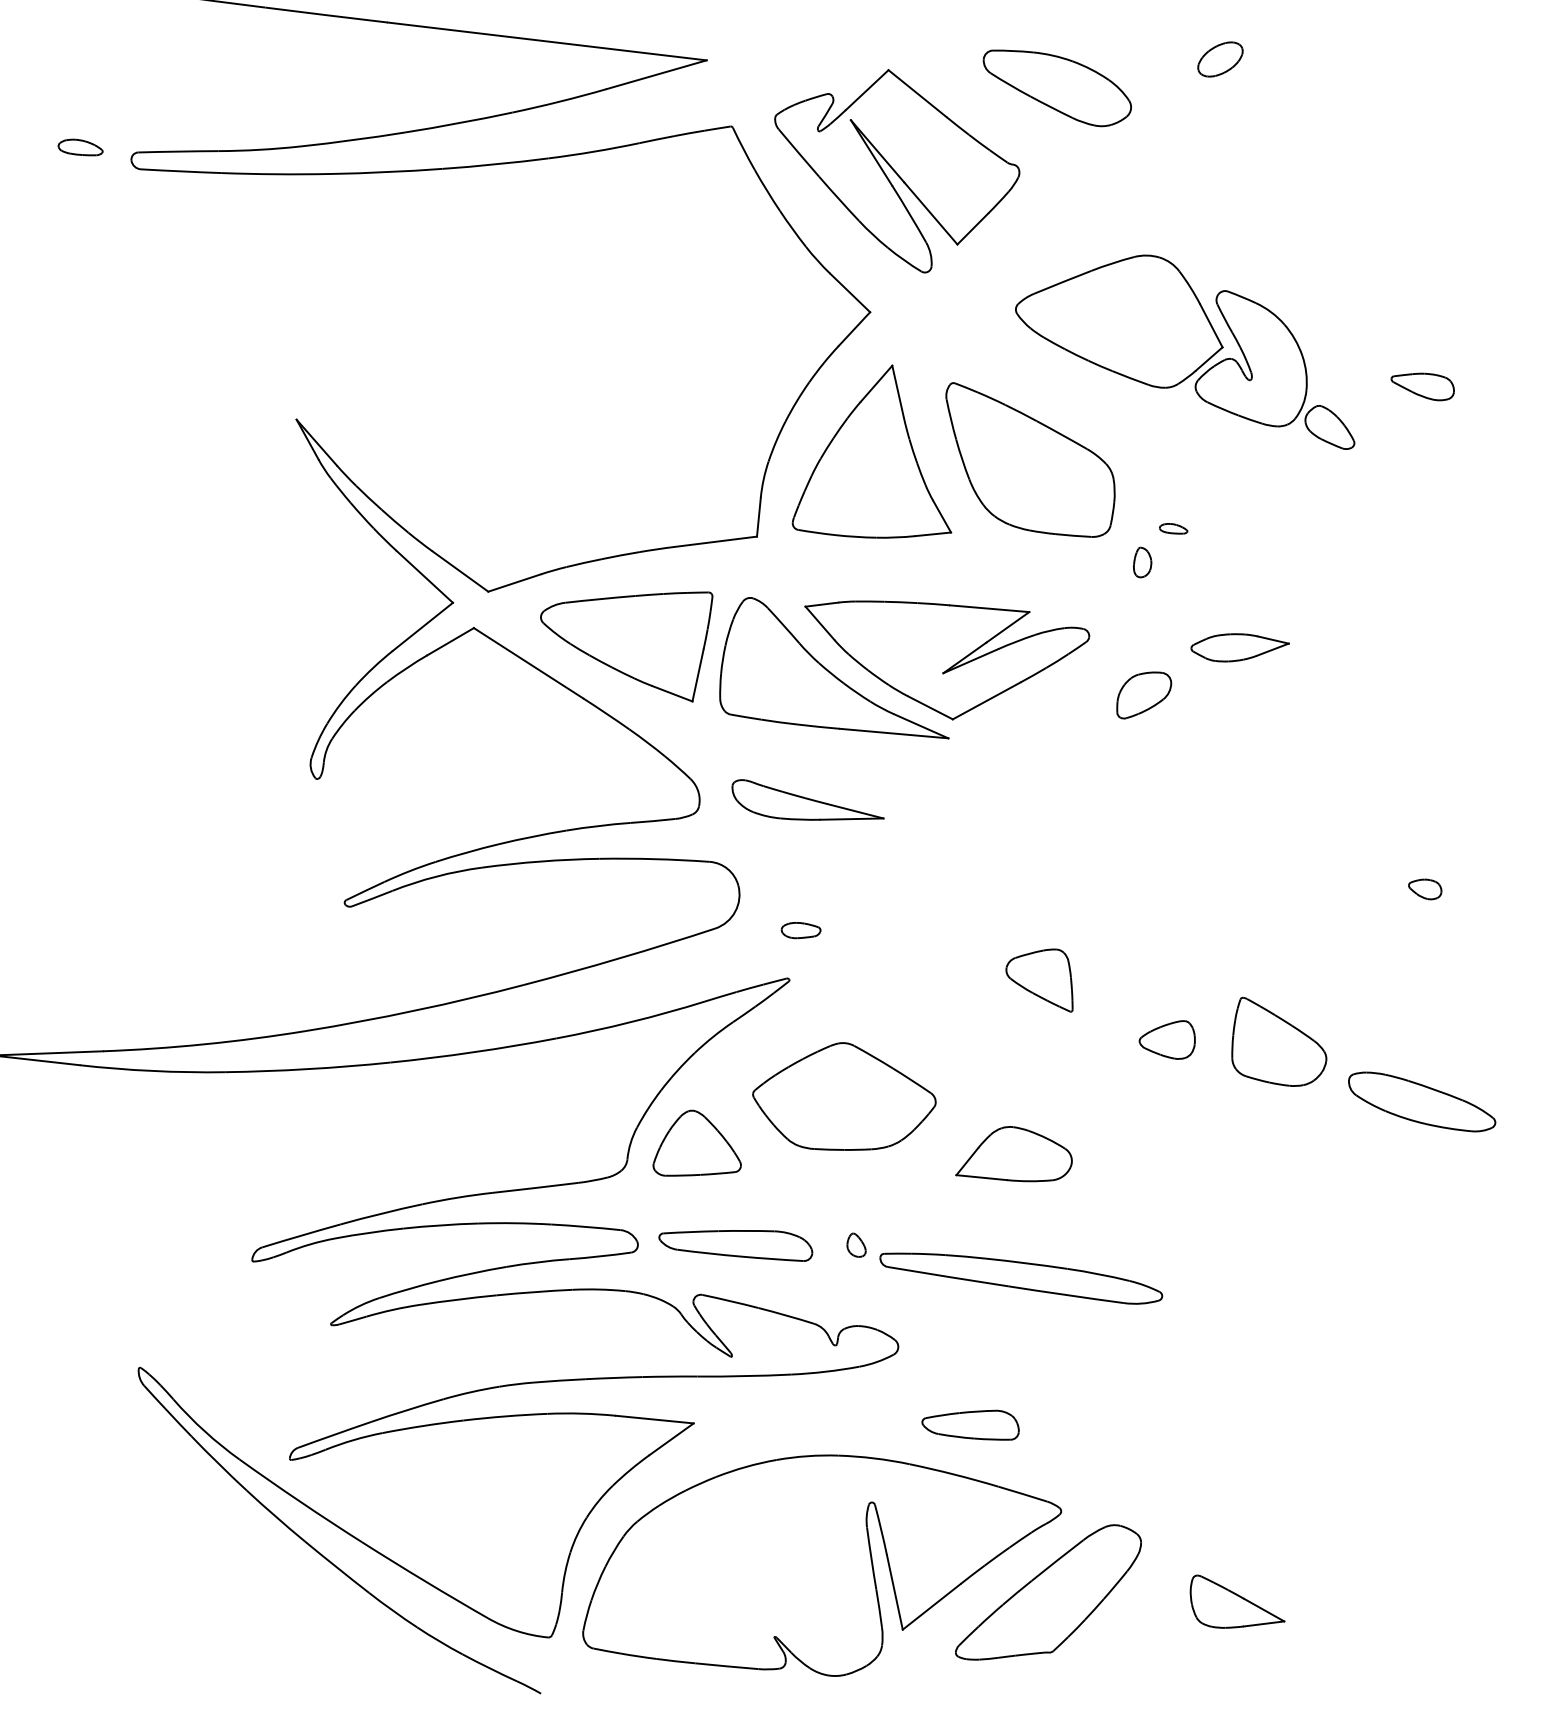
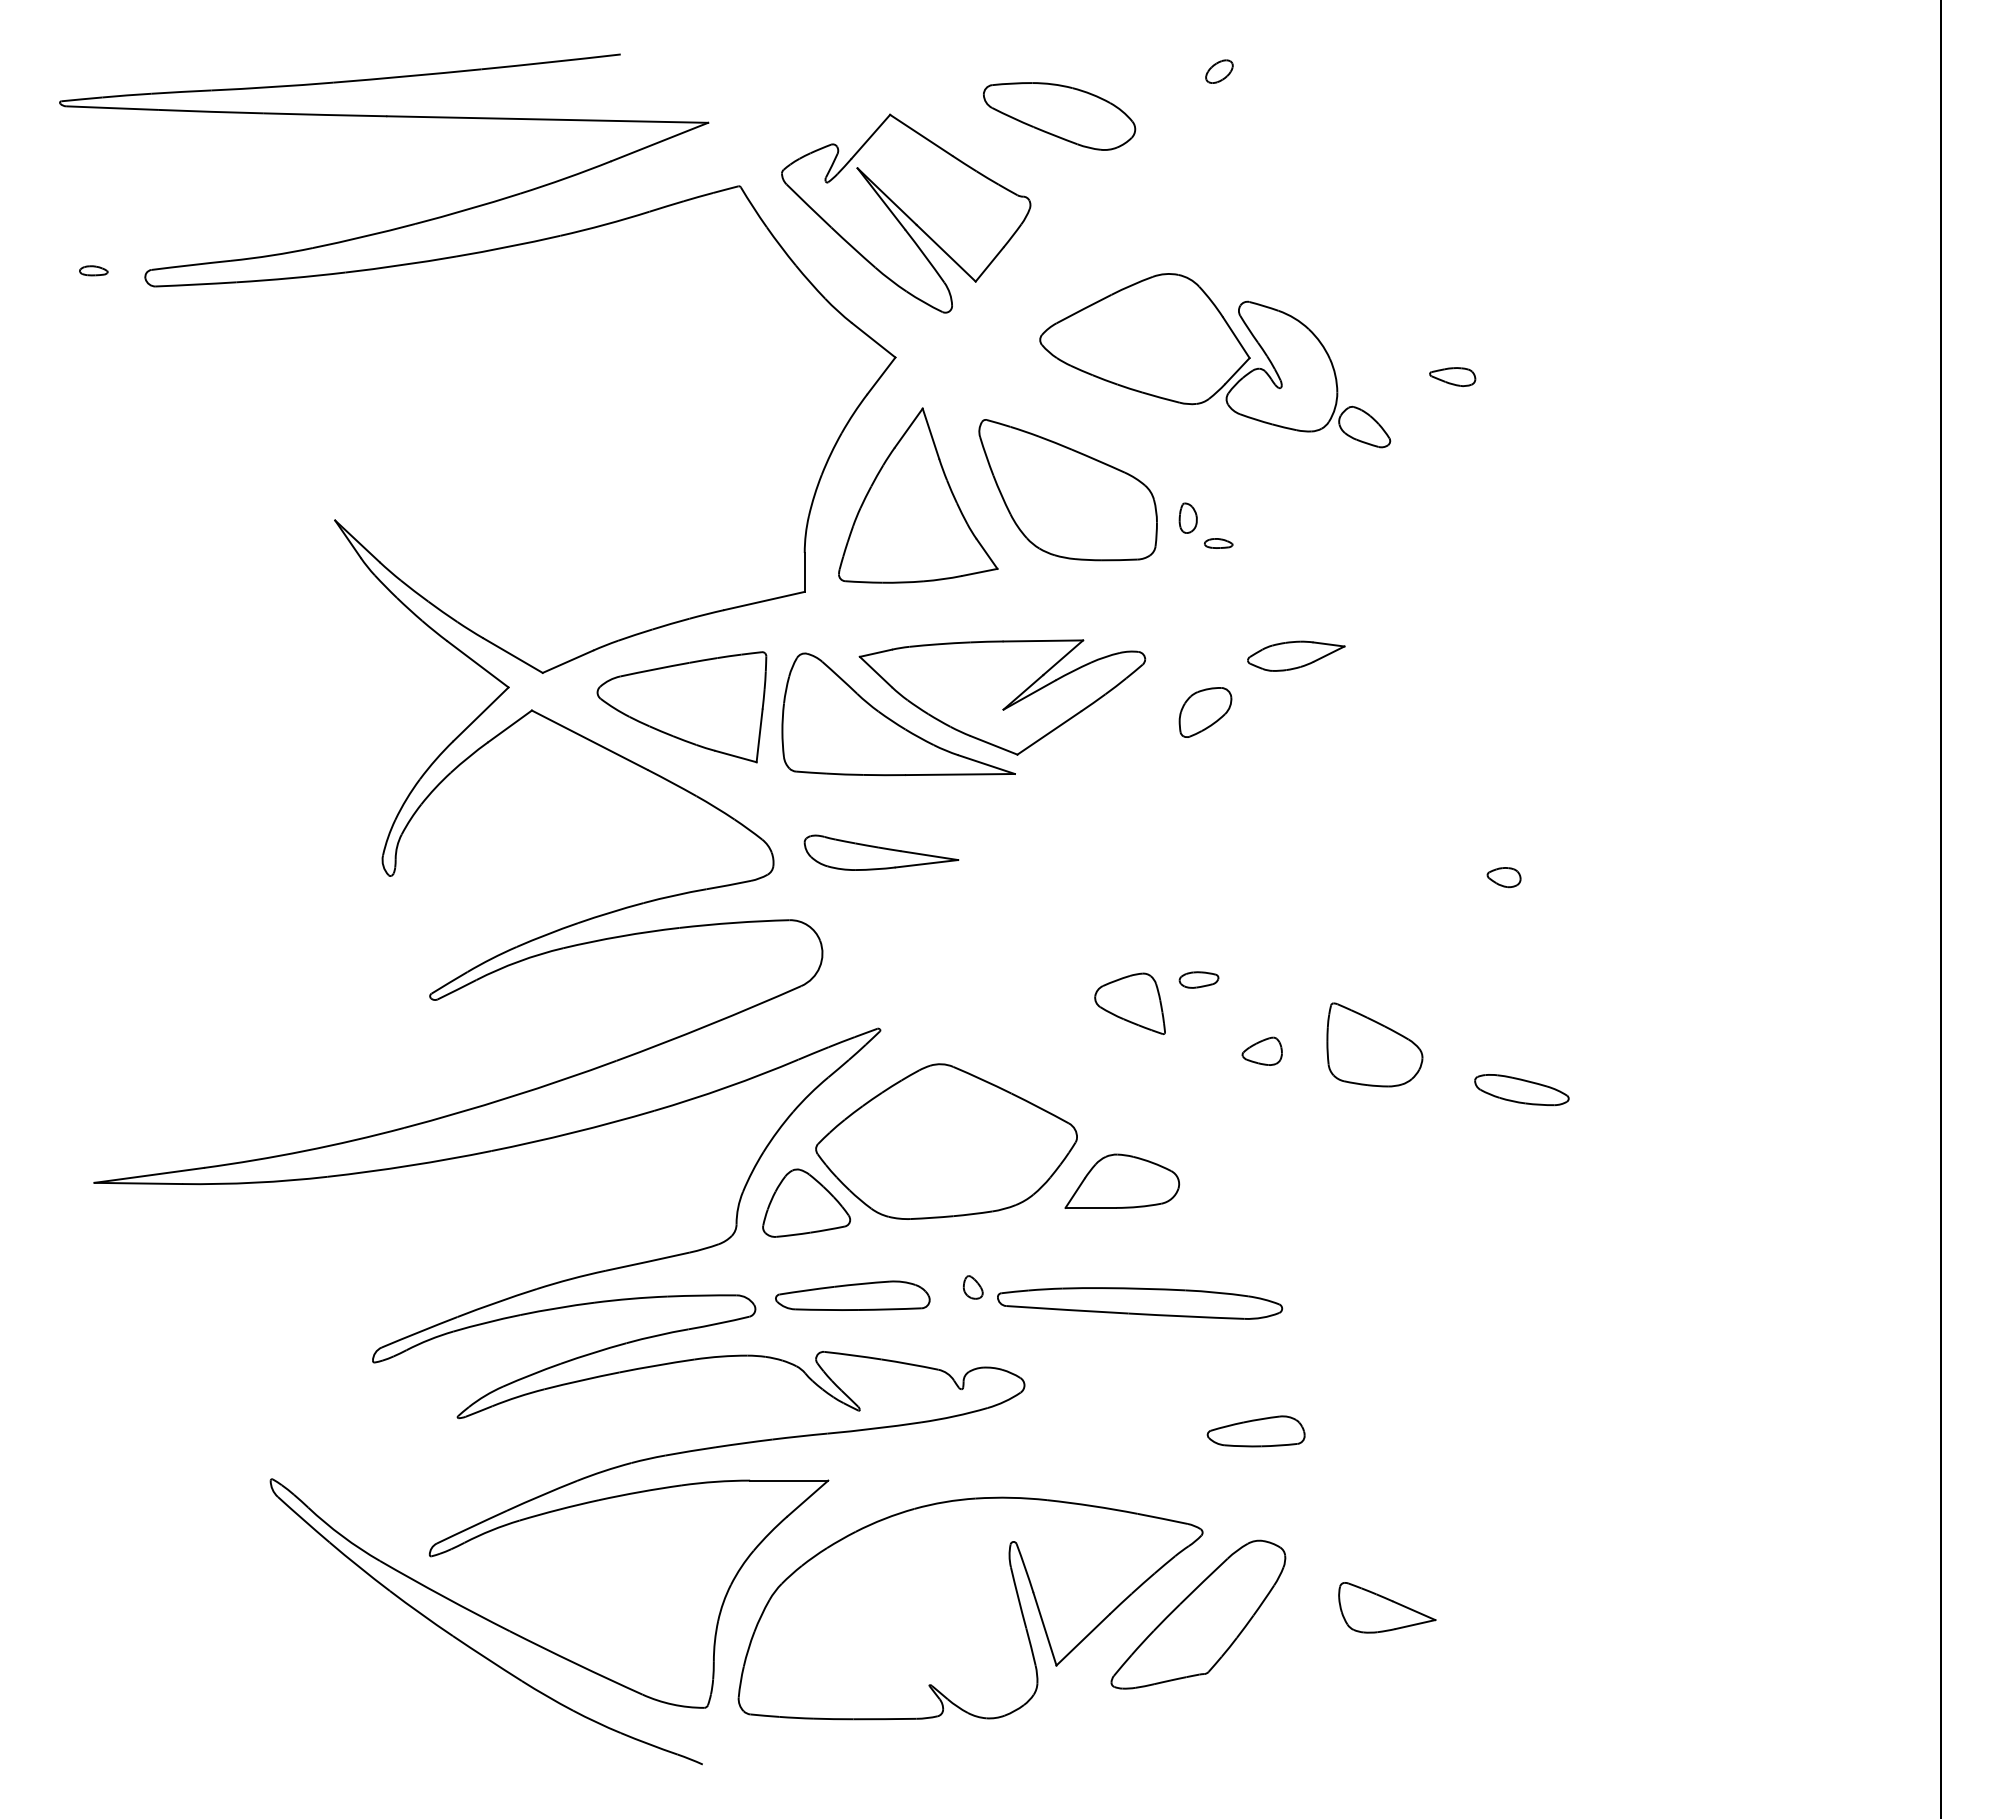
part: (1220, 59) -> (1219, 71), size x0.62
part: (80, 147) -> (93, 270), size x0.62
part: (1422, 385) -> (1452, 376), size x0.71
part: (1142, 561) -> (1187, 517), moved
part: (800, 930) -> (1198, 979), moved
part: (1166, 1037) -> (1261, 1050), size x0.71
part: (844, 1097) -> (946, 1141), size x1.43
part: (1421, 1102) -> (1521, 1090), size x0.62
part: (970, 1423) -> (1255, 1431), moved

